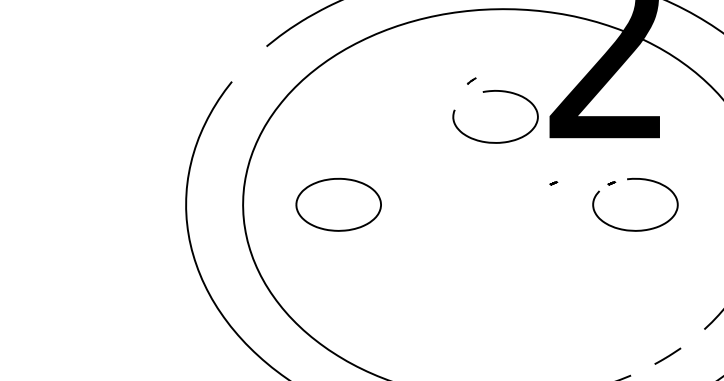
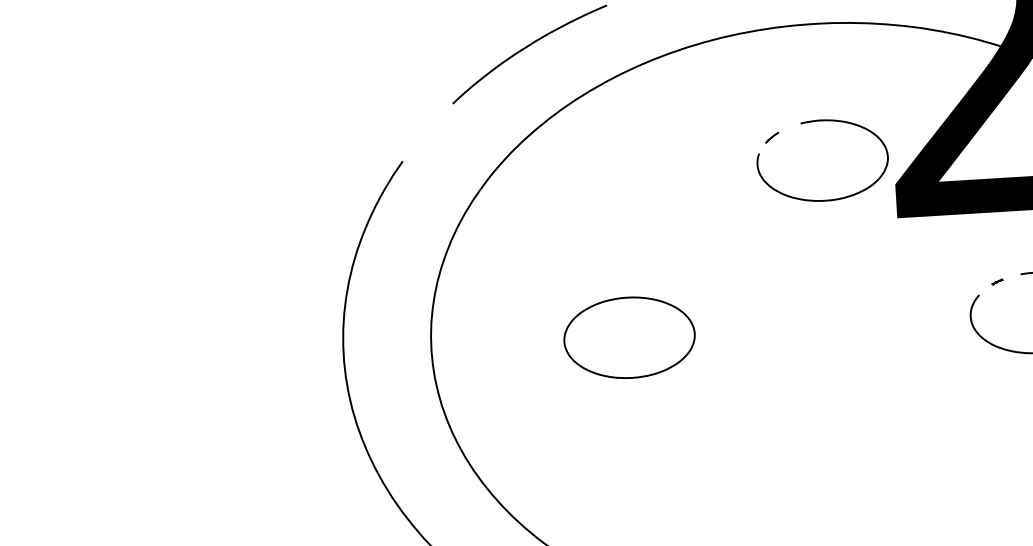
curve: (489, 92) -> (810, 123), moved
curve: (553, 183) -> (907, 287), removed
part: (338, 204) -> (629, 337), moved

